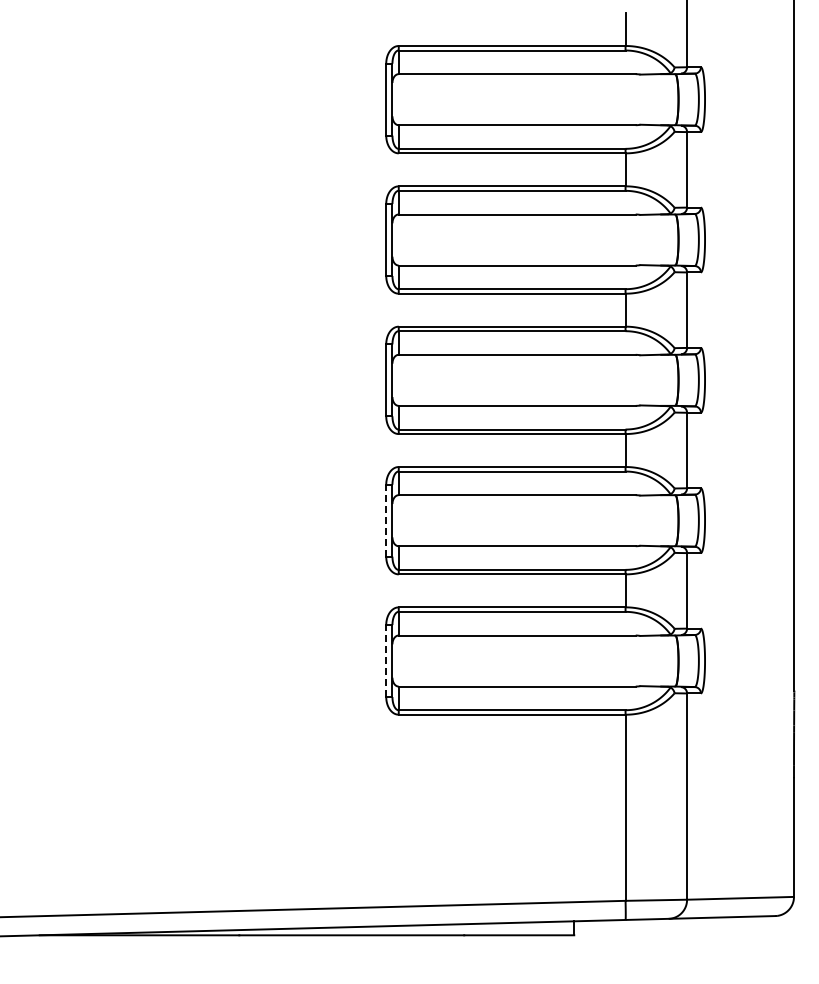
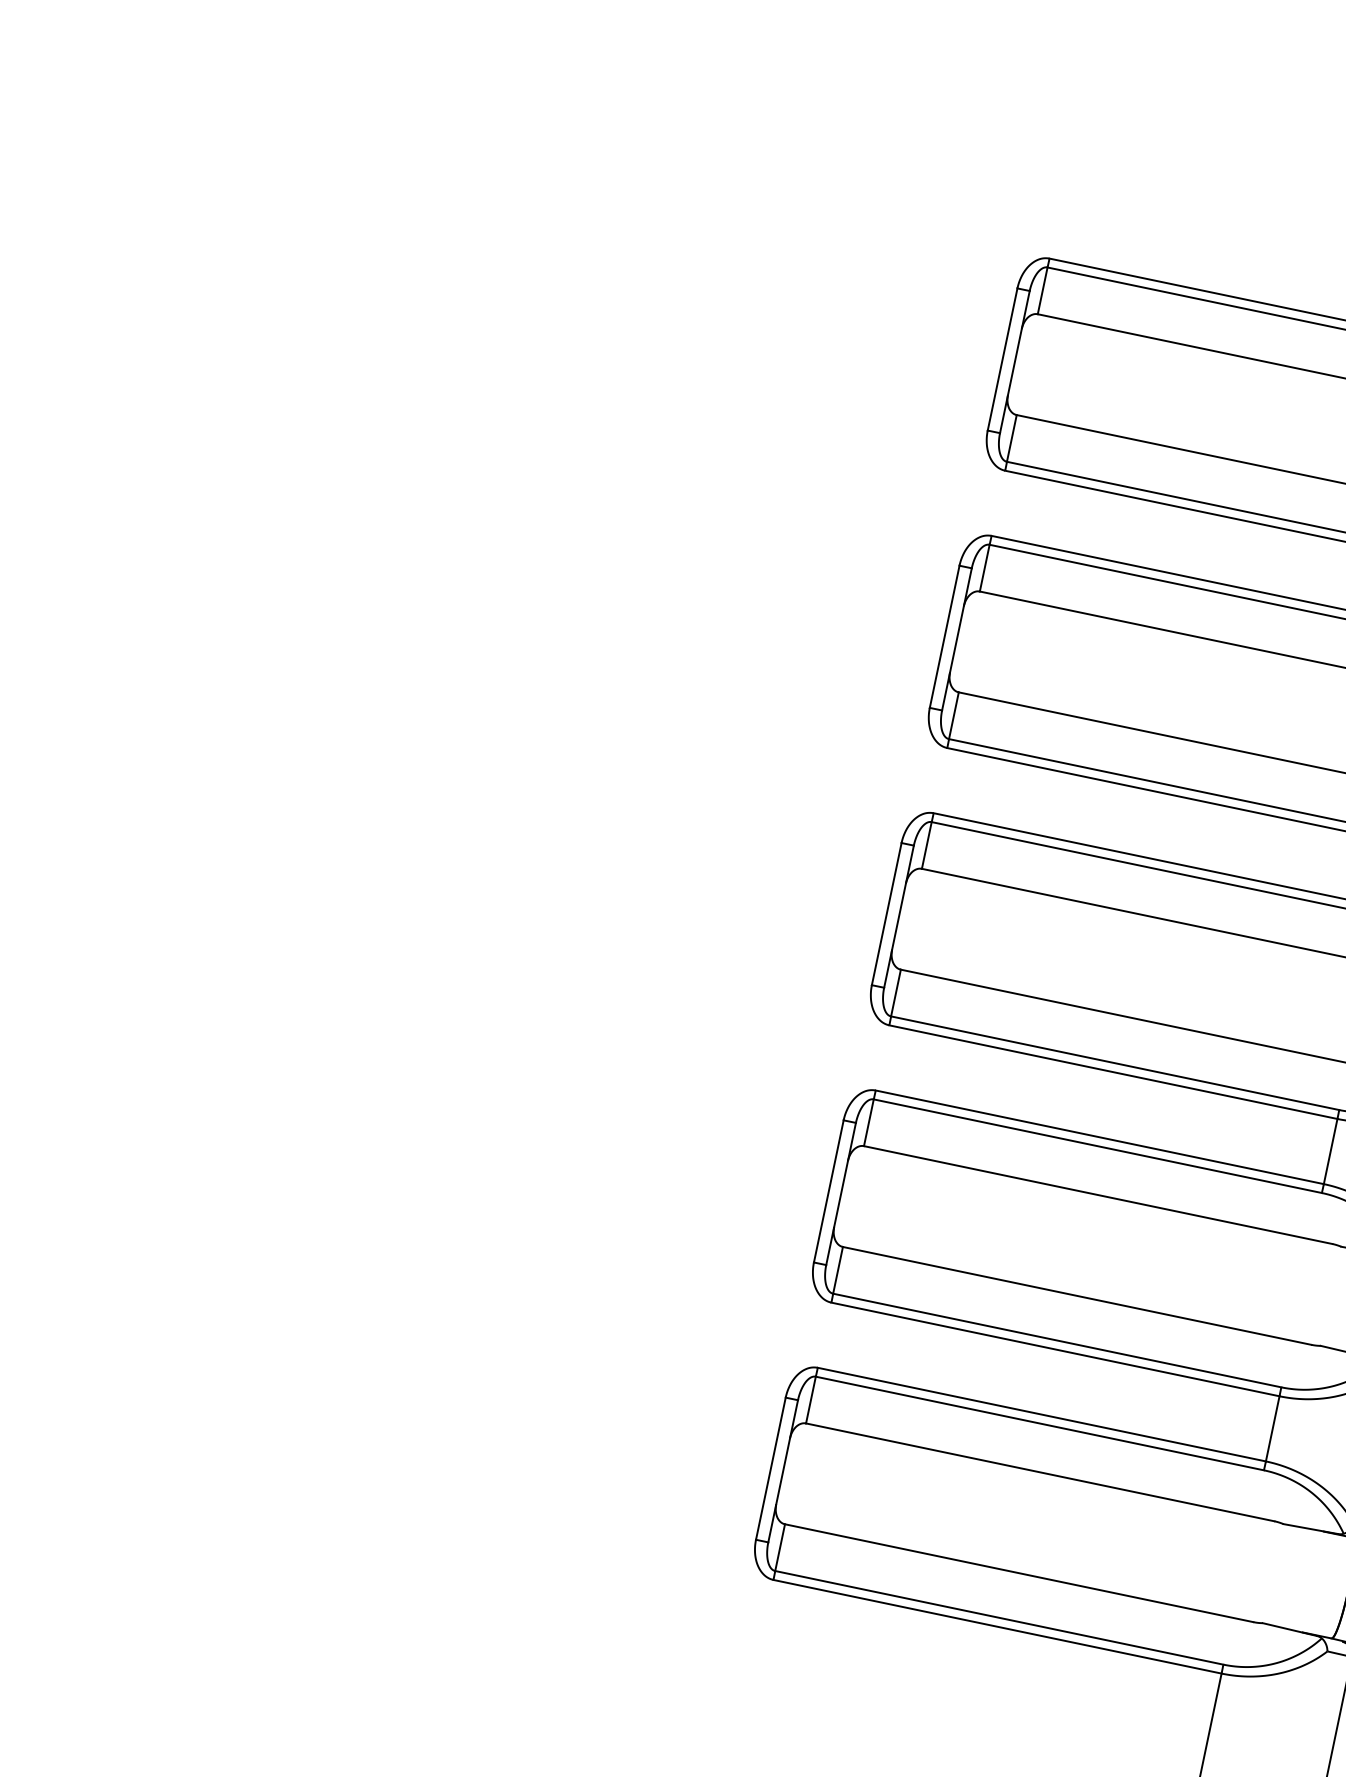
line: (386, 520) -> (829, 1191), dashed -> solid
line: (386, 661) -> (771, 1469), dashed -> solid

